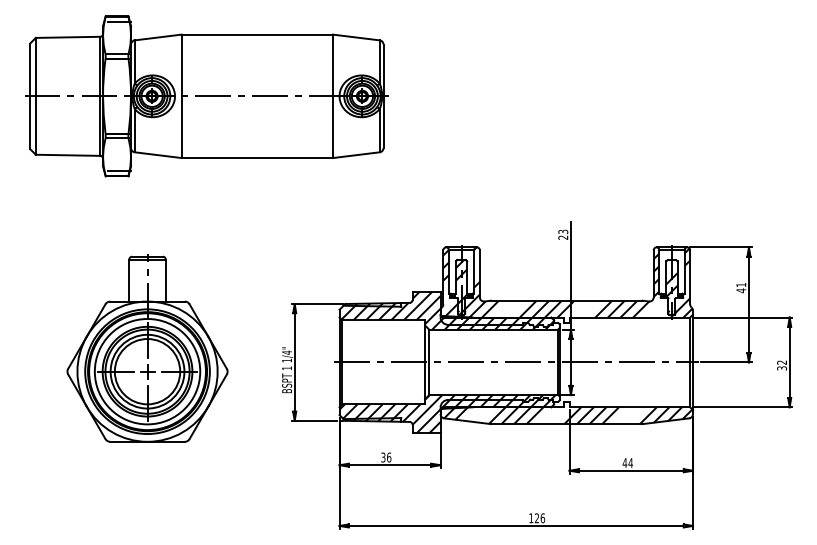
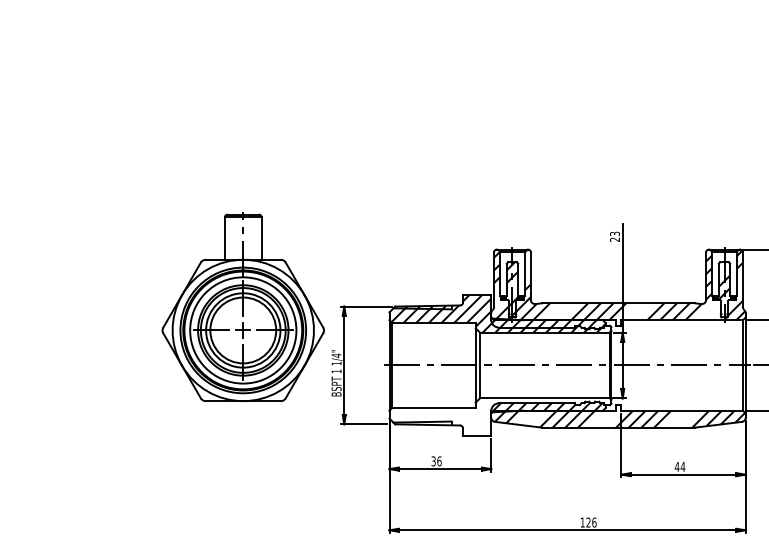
part: (206, 96) -> (255, 97), removed
part: (147, 348) -> (243, 307), moved
hatch: (447, 413) -> (498, 416), removed

